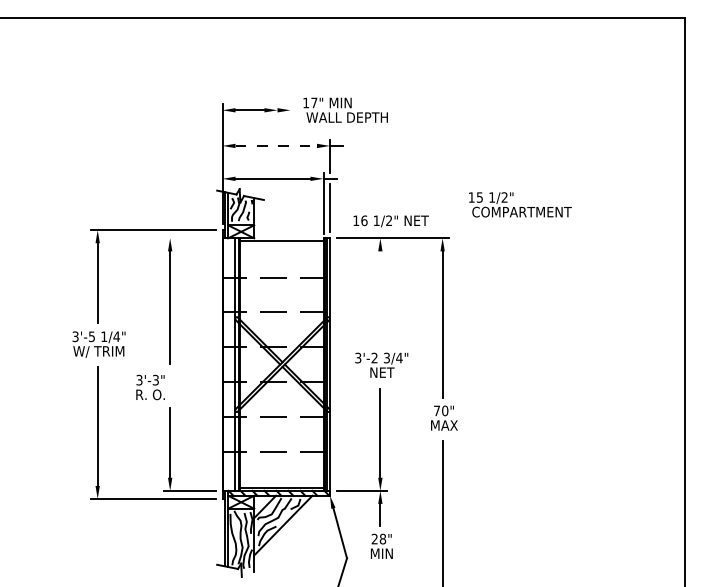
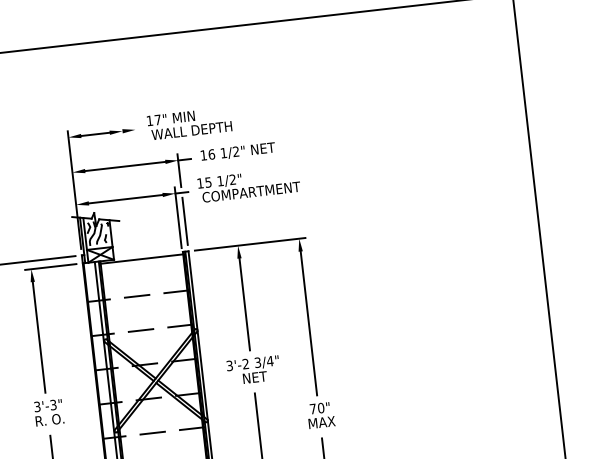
line: (276, 145) -> (125, 166), dashed -> solid
text: (520, 204) -> (249, 184), moved
text: (390, 221) -> (237, 152), moved
line: (189, 238) -> (50, 267), added
line: (380, 297) -> (244, 303), added
text: (150, 387) -> (49, 412), moved

